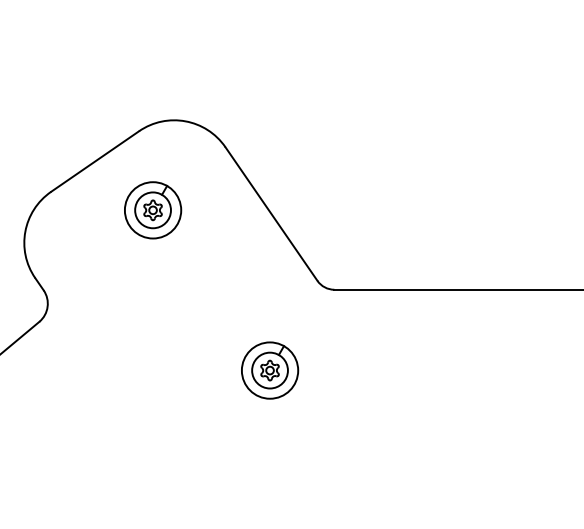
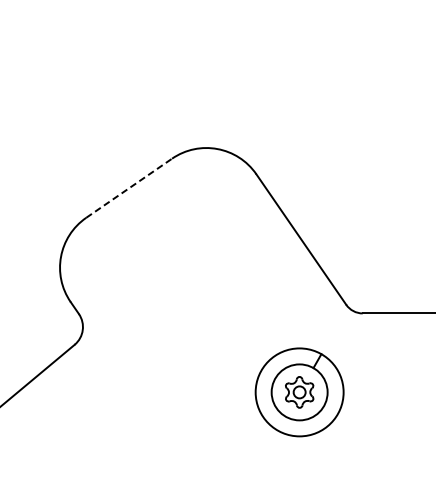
line: (95, 161) -> (129, 188), solid -> dashed
part: (153, 210) -> (186, 236), removed
part: (270, 370) -> (300, 392), size x1.6

